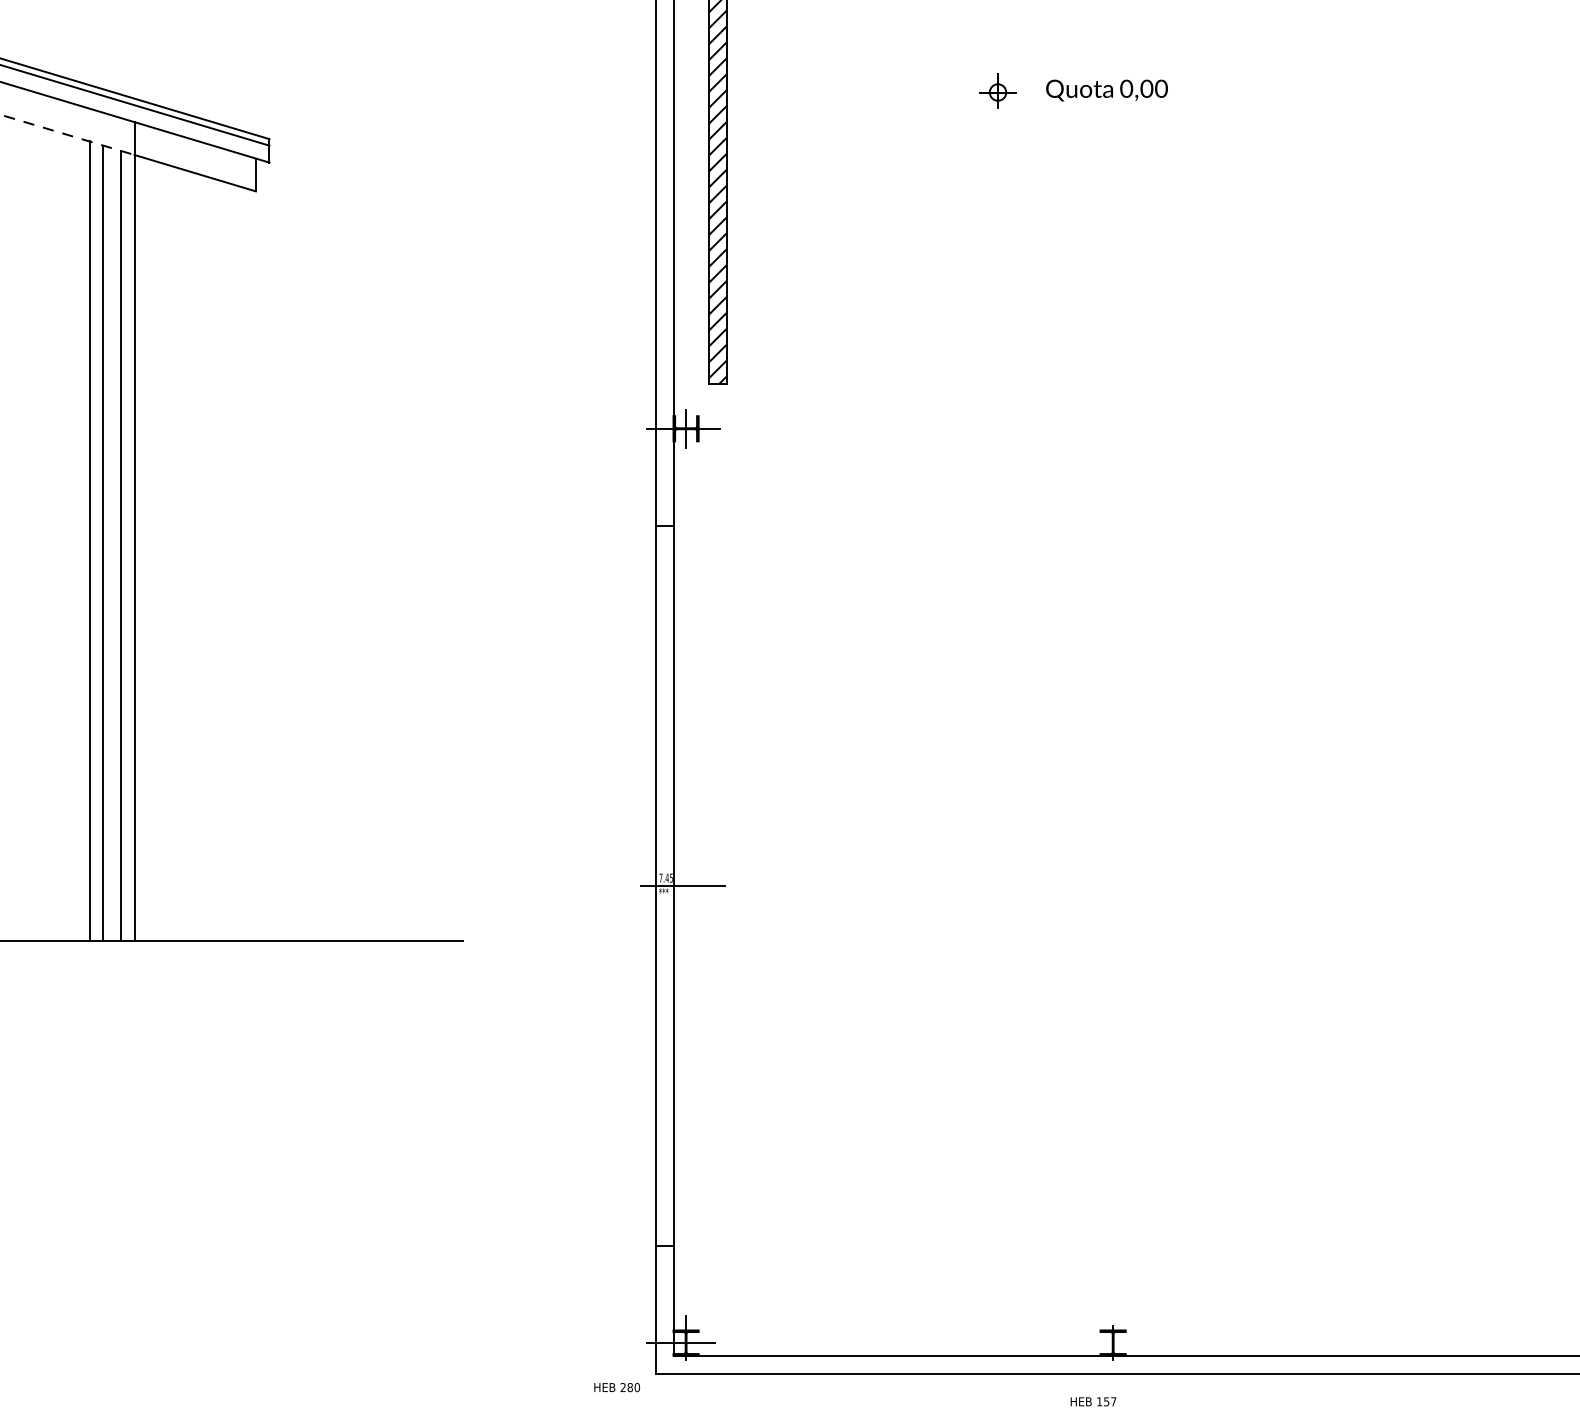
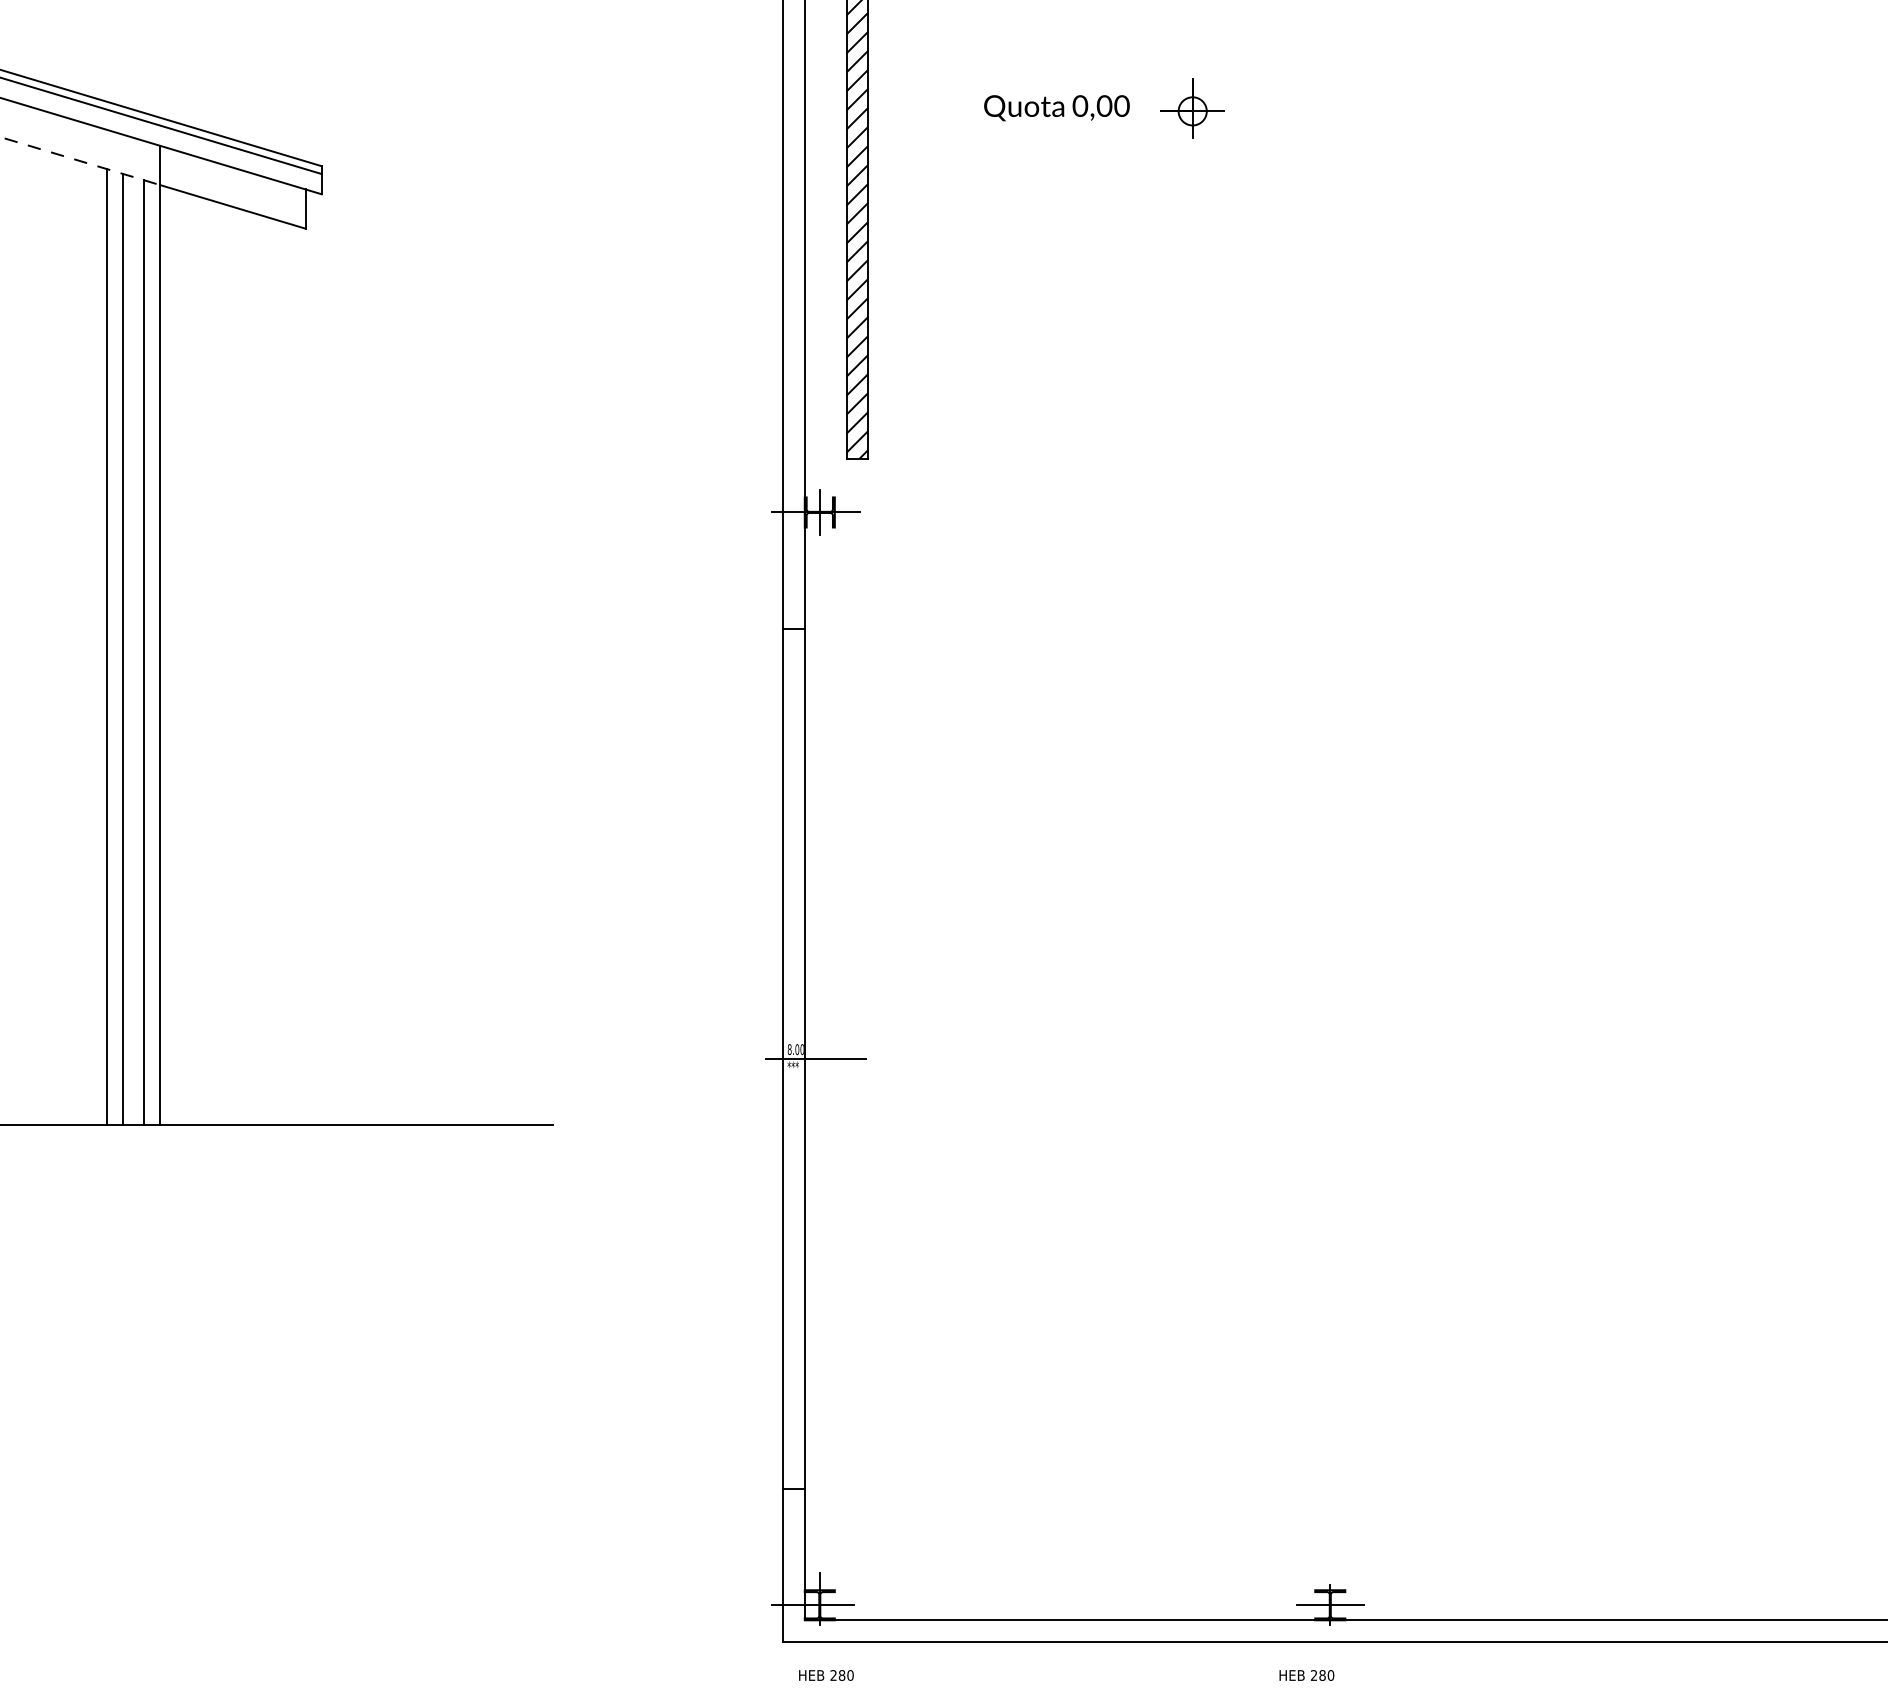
part: (997, 90) -> (1192, 108), size x1.43
text: (1106, 90) -> (1056, 108), moved
text: (665, 878) -> (795, 1049), 7.45 -> 8.00
line: (1113, 1343) -> (1330, 1605), added
text: (617, 1387) -> (826, 1675), moved
text: (1106, 1401) -> (1322, 1675), 157 -> 280

